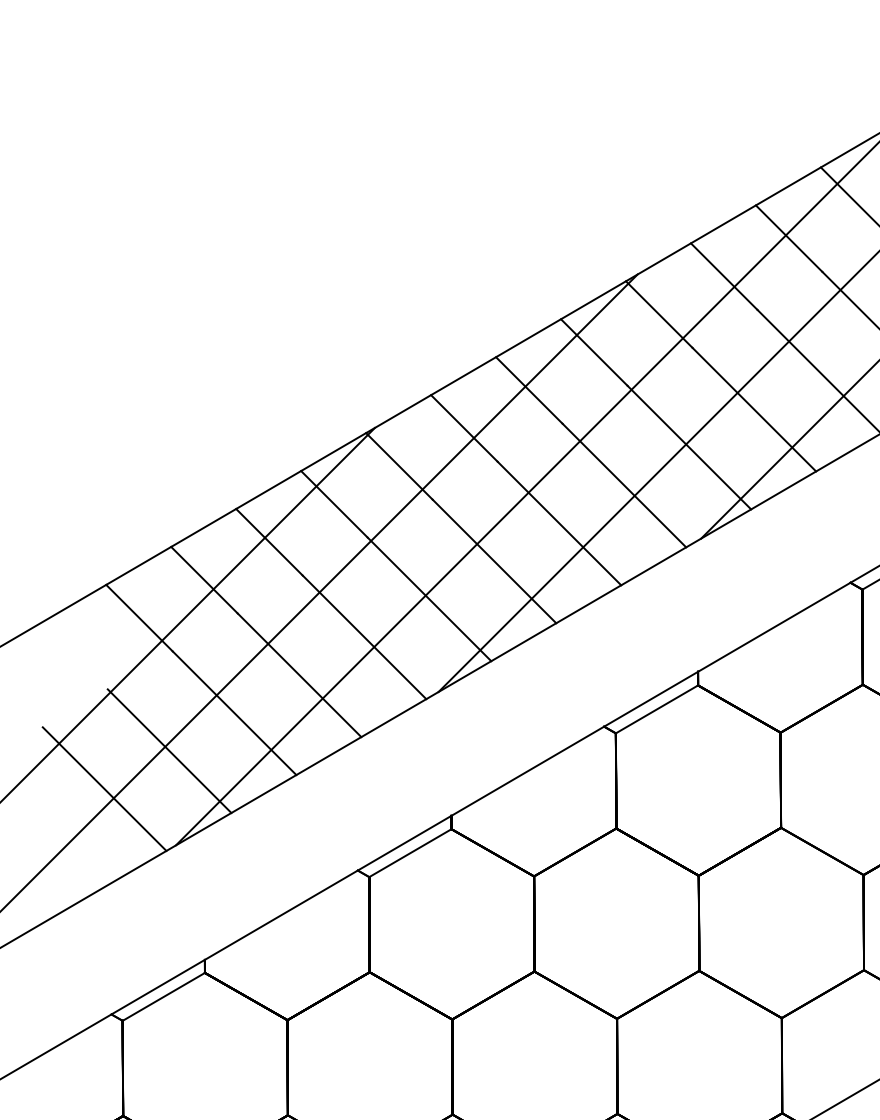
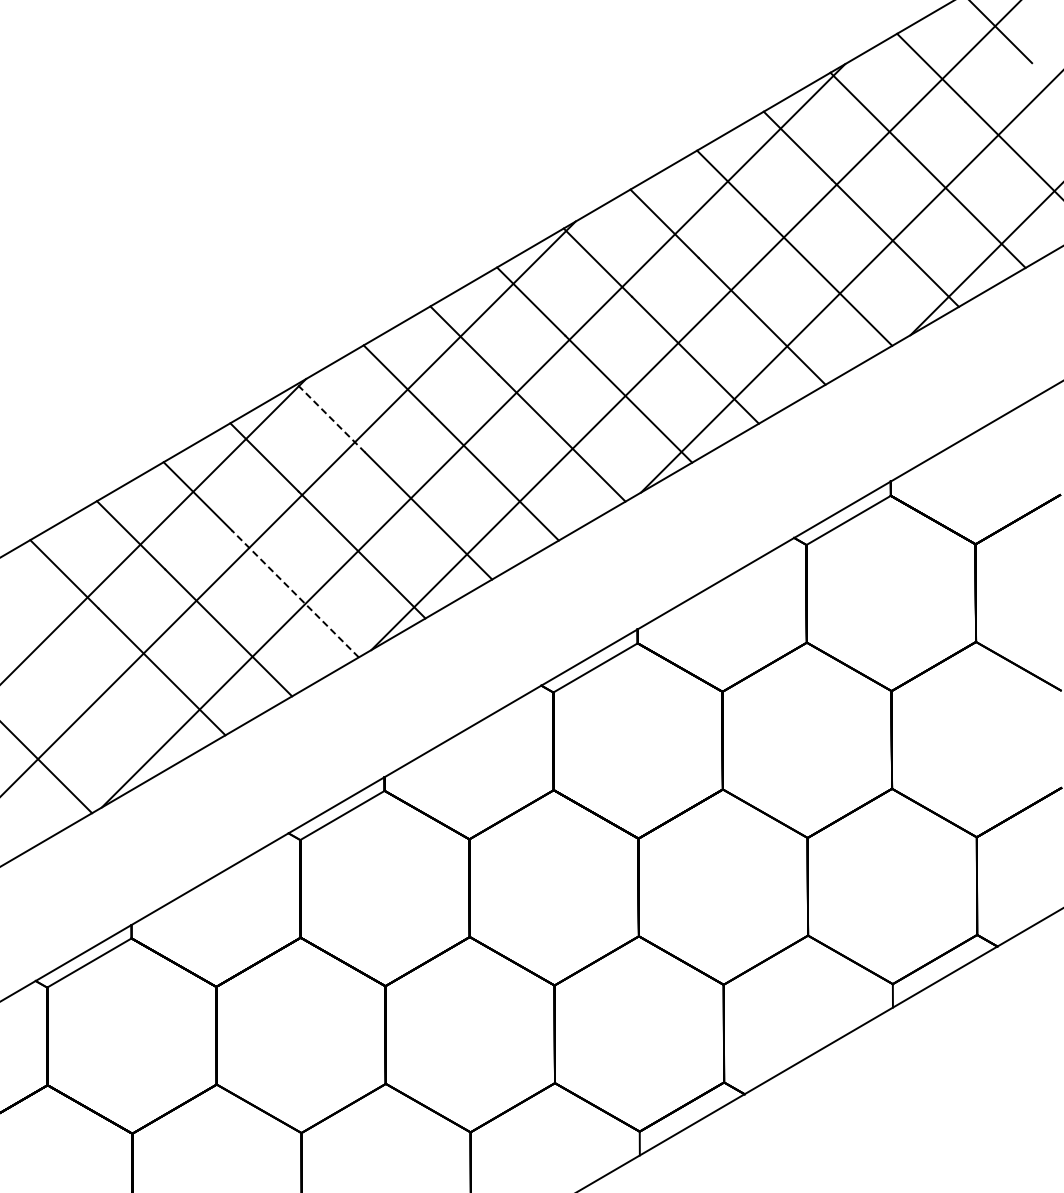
line: (398, 466) -> (330, 418), solid -> dashed
line: (364, 636) -> (295, 593), solid -> dashed
line: (168, 750) -> (94, 710), removed

